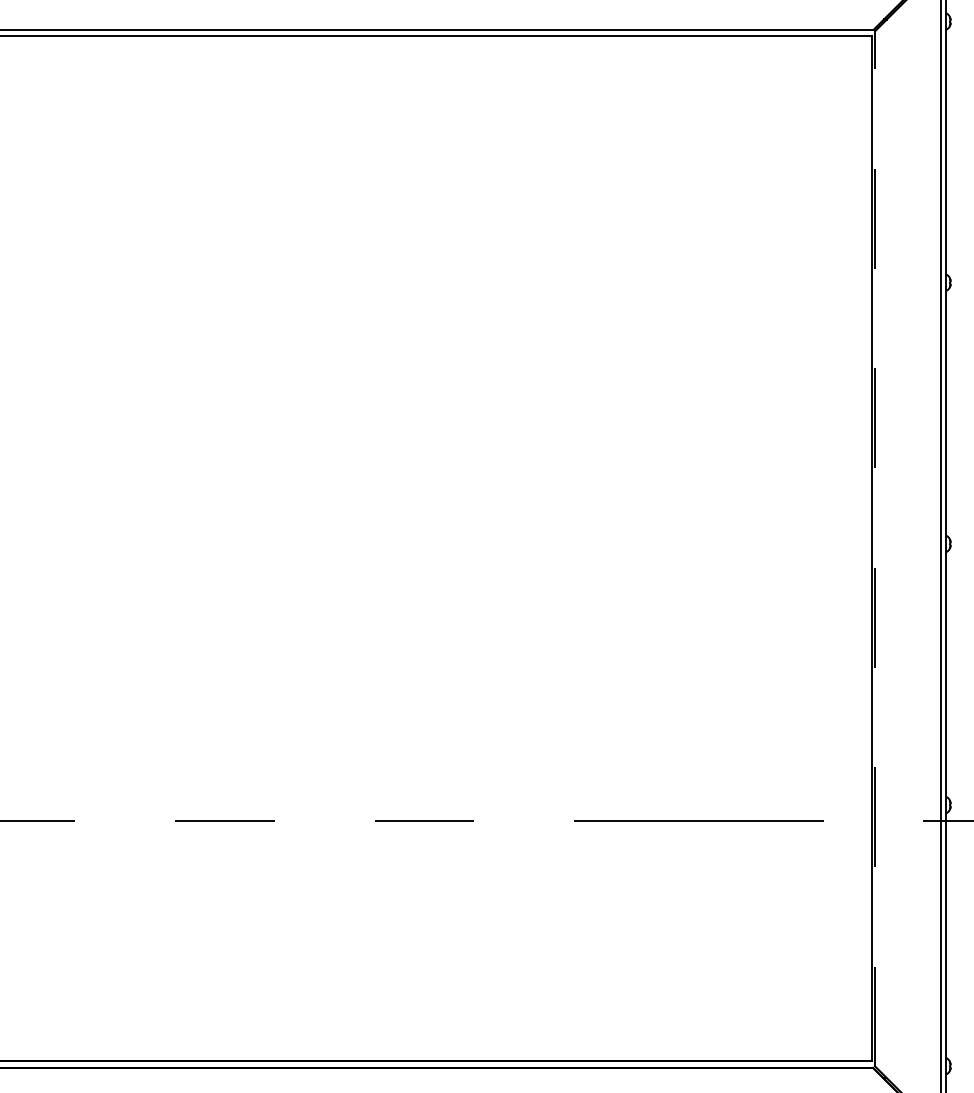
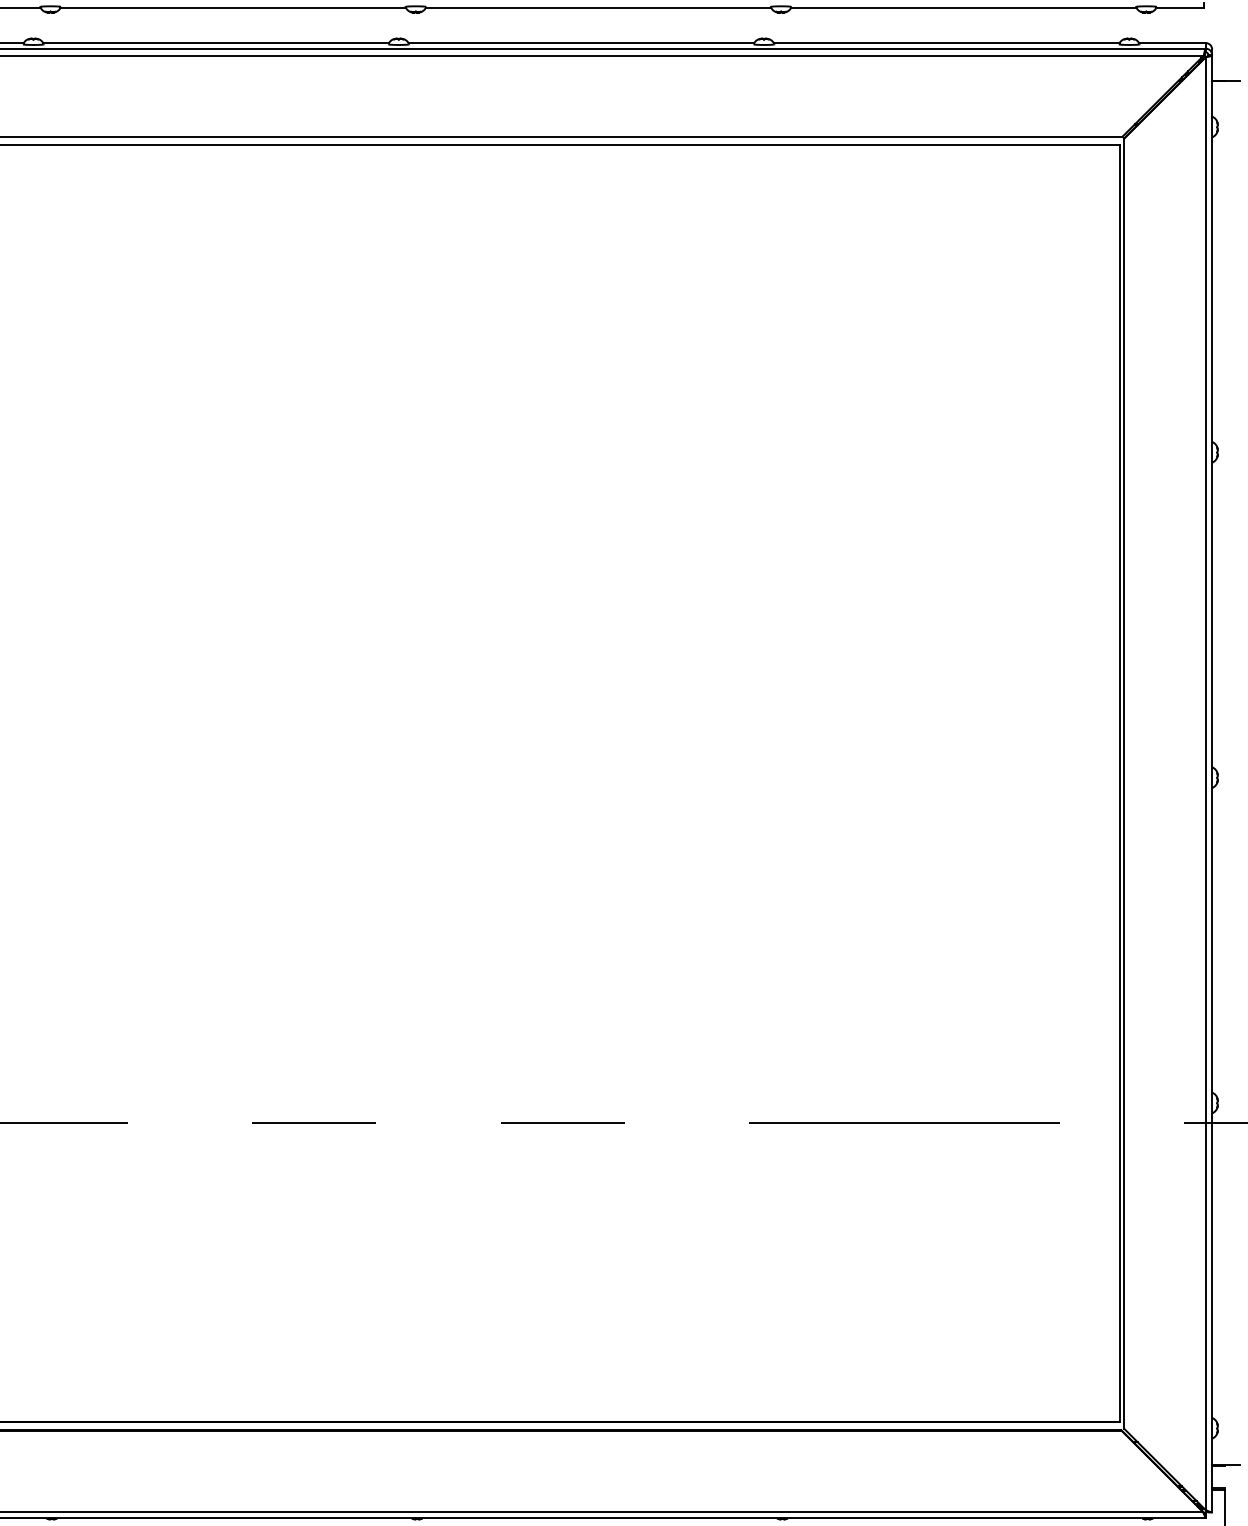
line: (875, 548) -> (1124, 783), dashed -> solid

